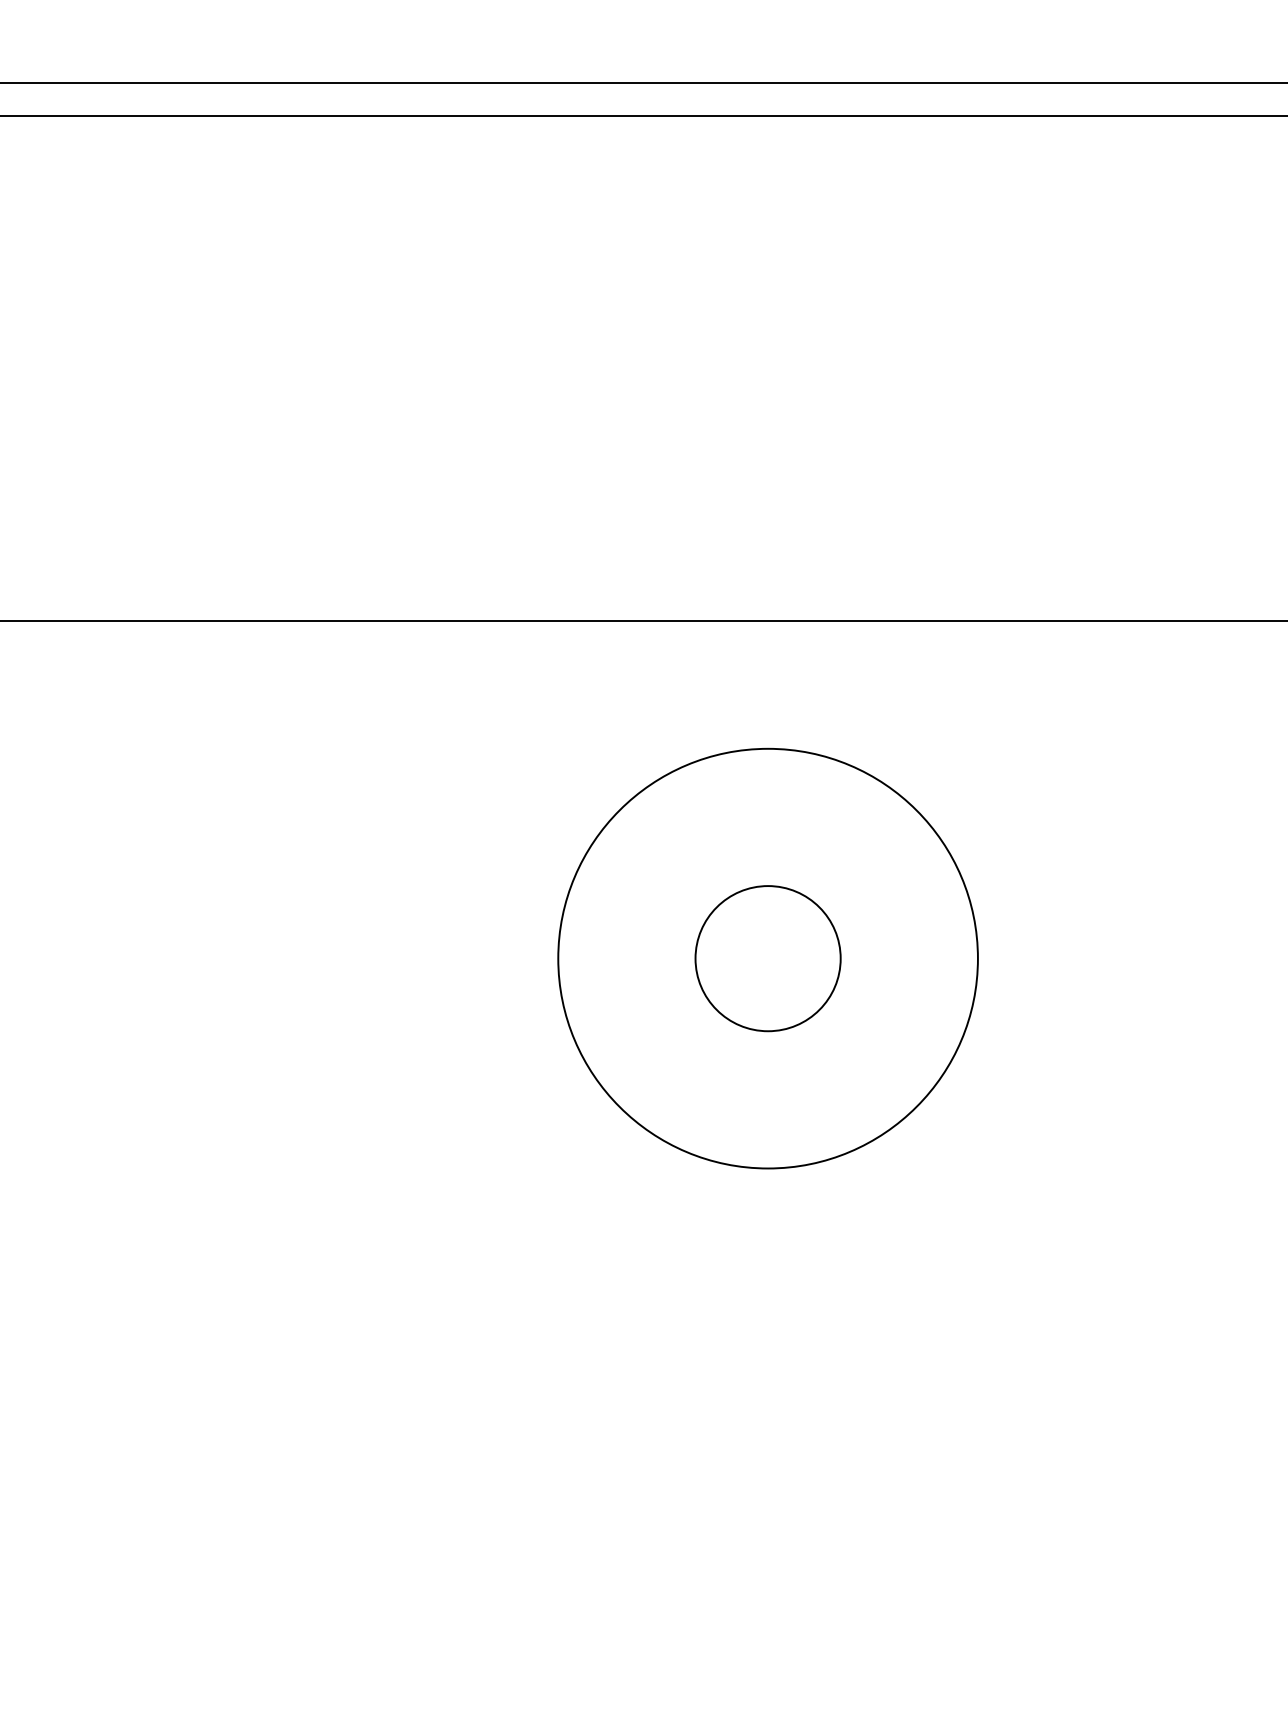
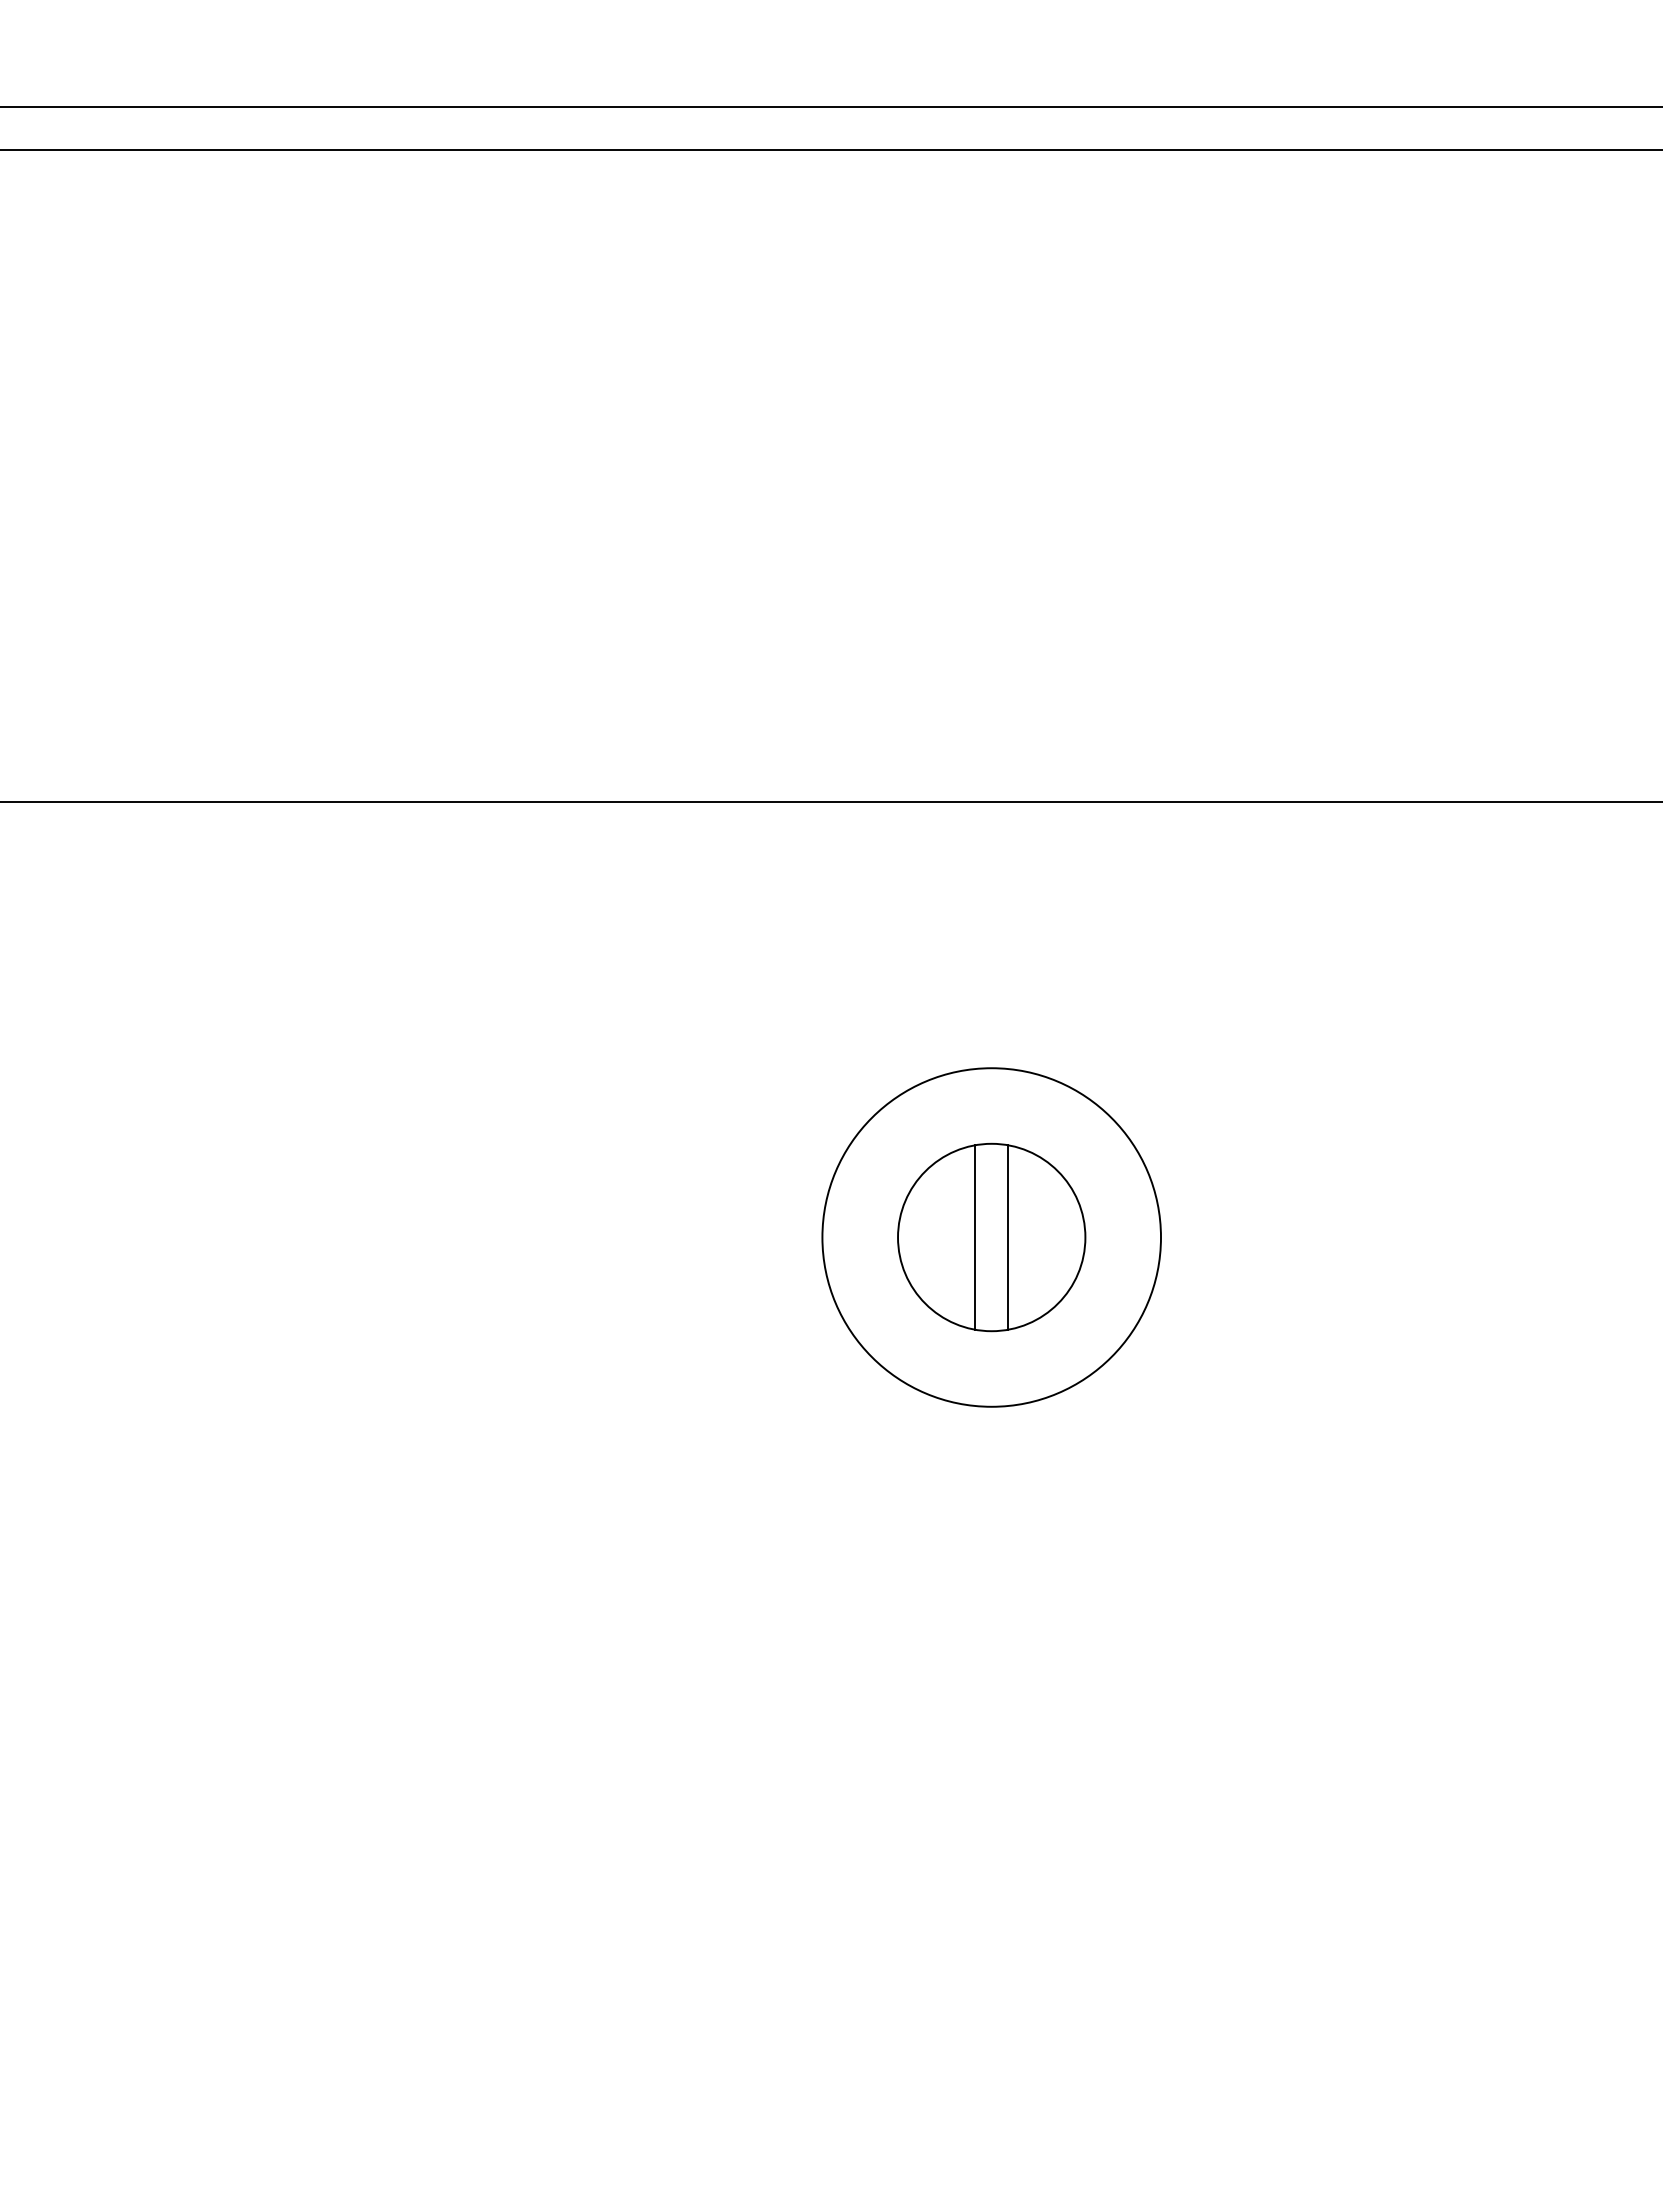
line: (755, 958) -> (975, 1237), added
circle: (767, 958) -> (991, 1237), size x0.62
line: (781, 958) -> (1008, 1237), added

